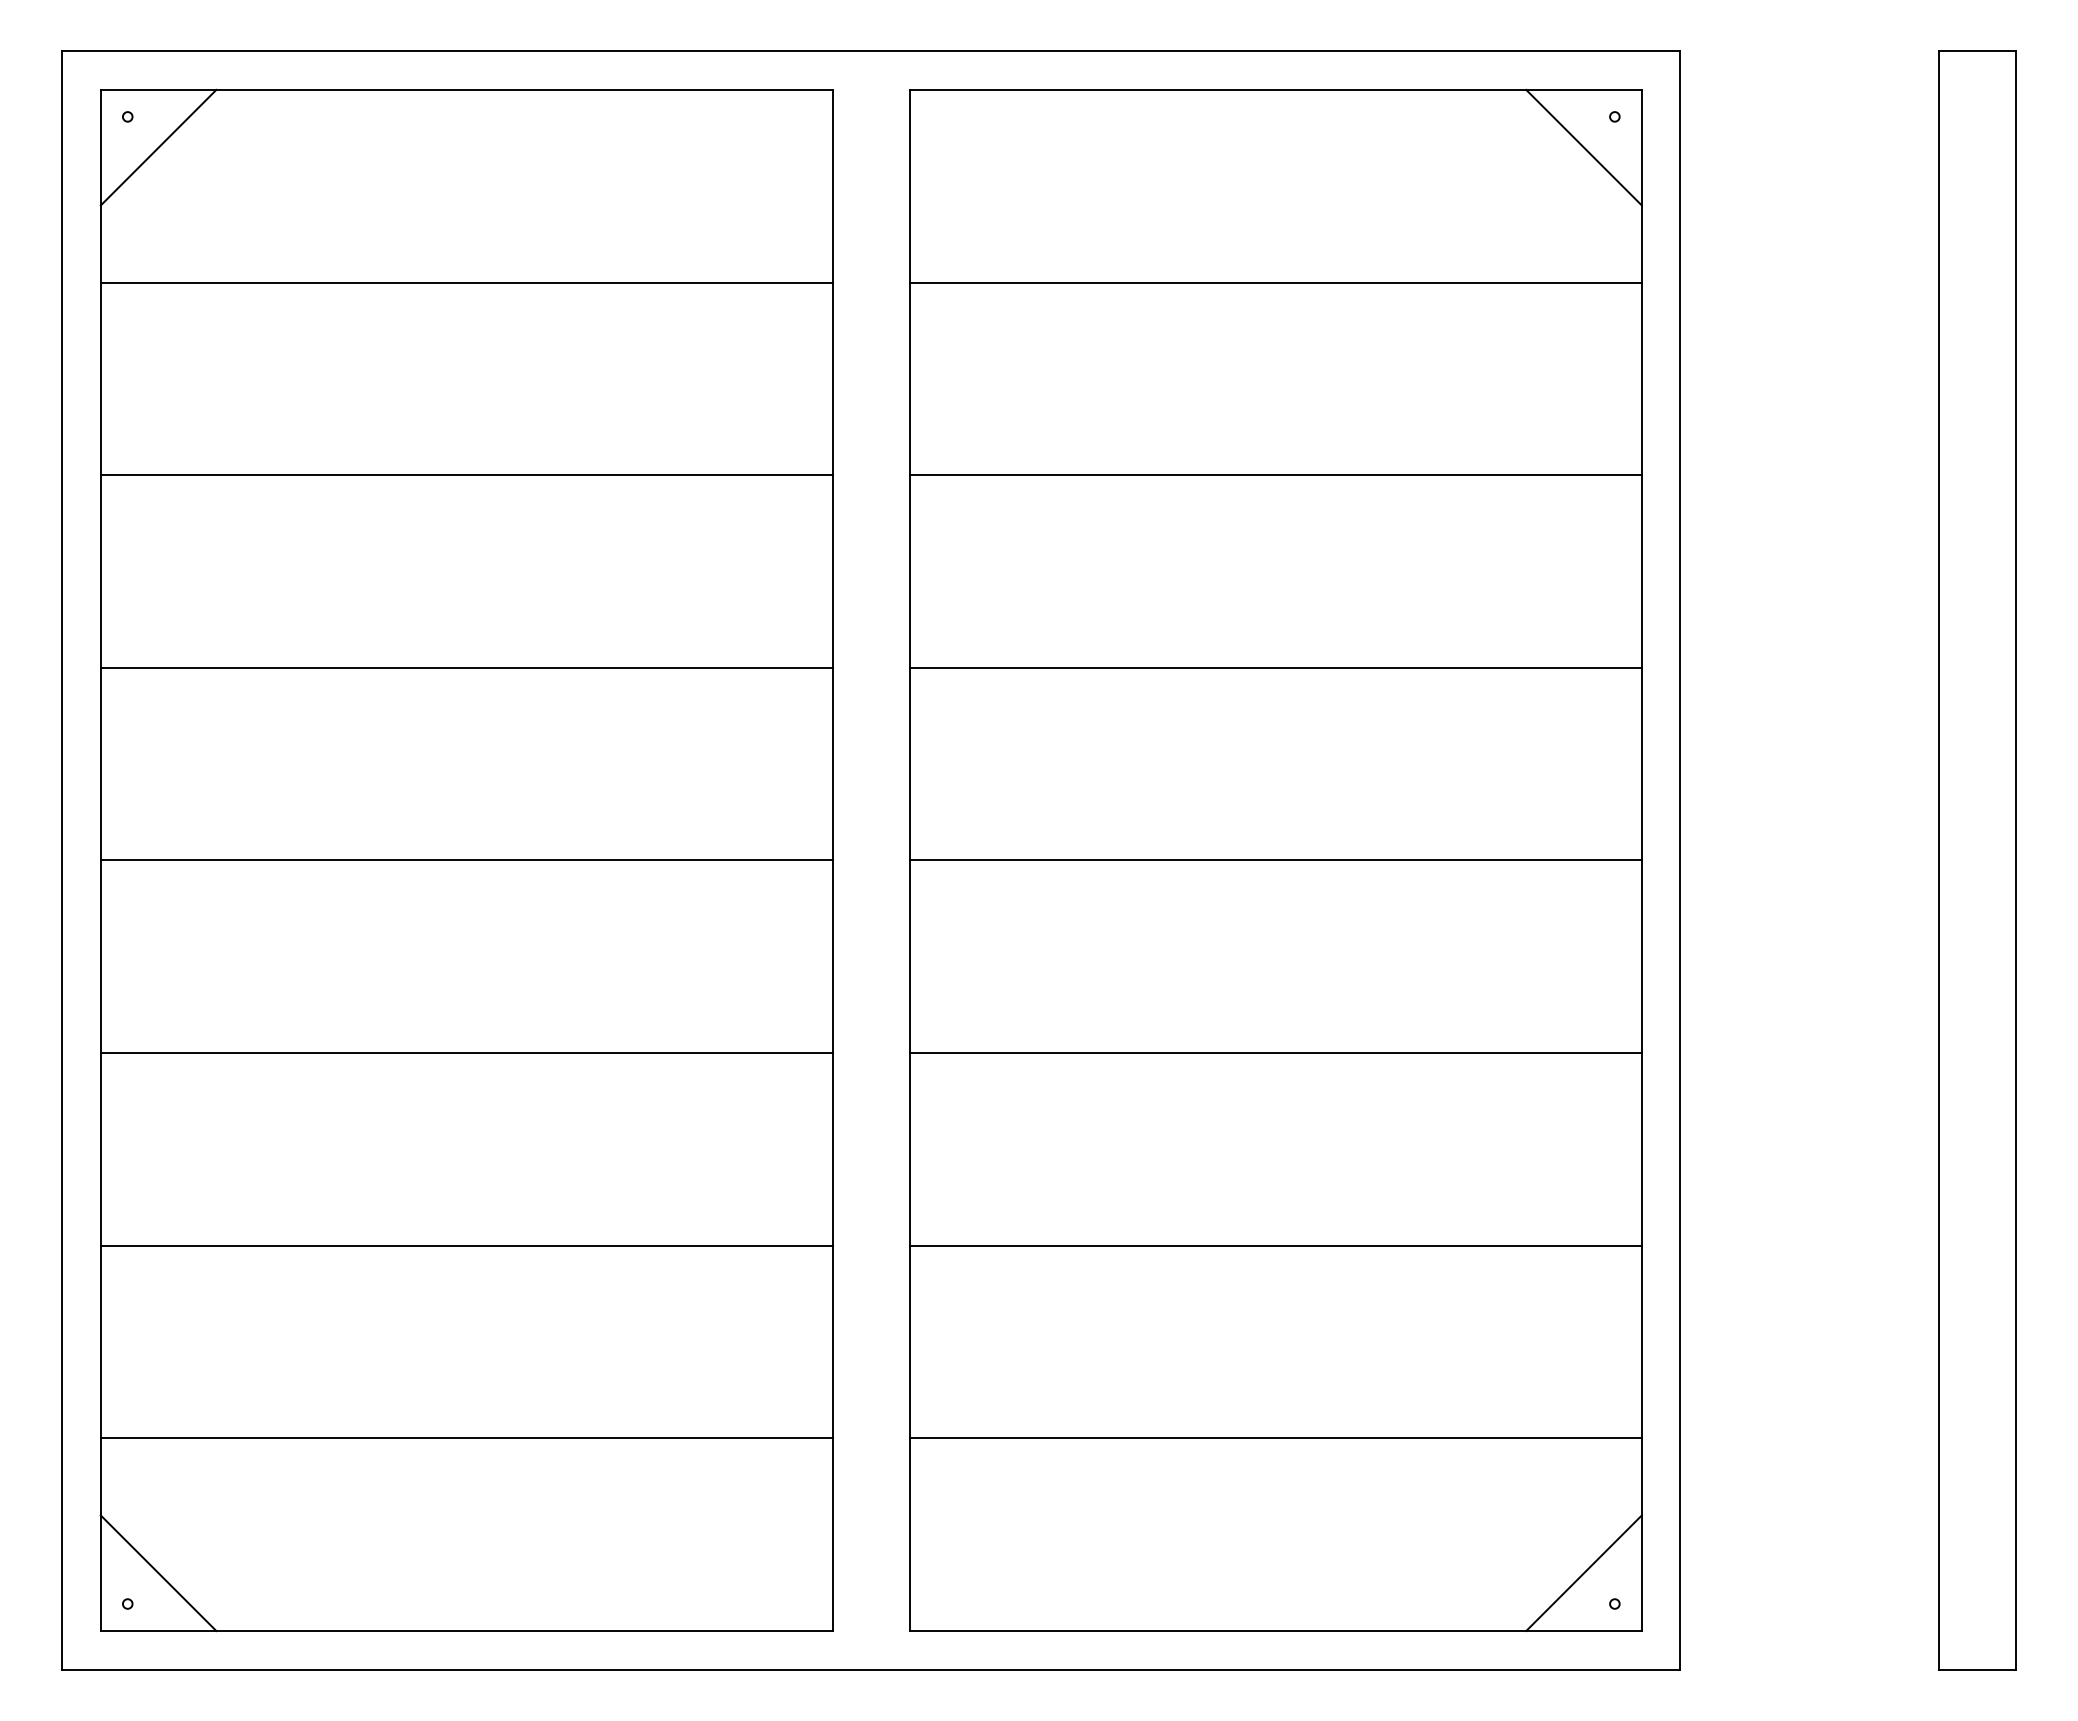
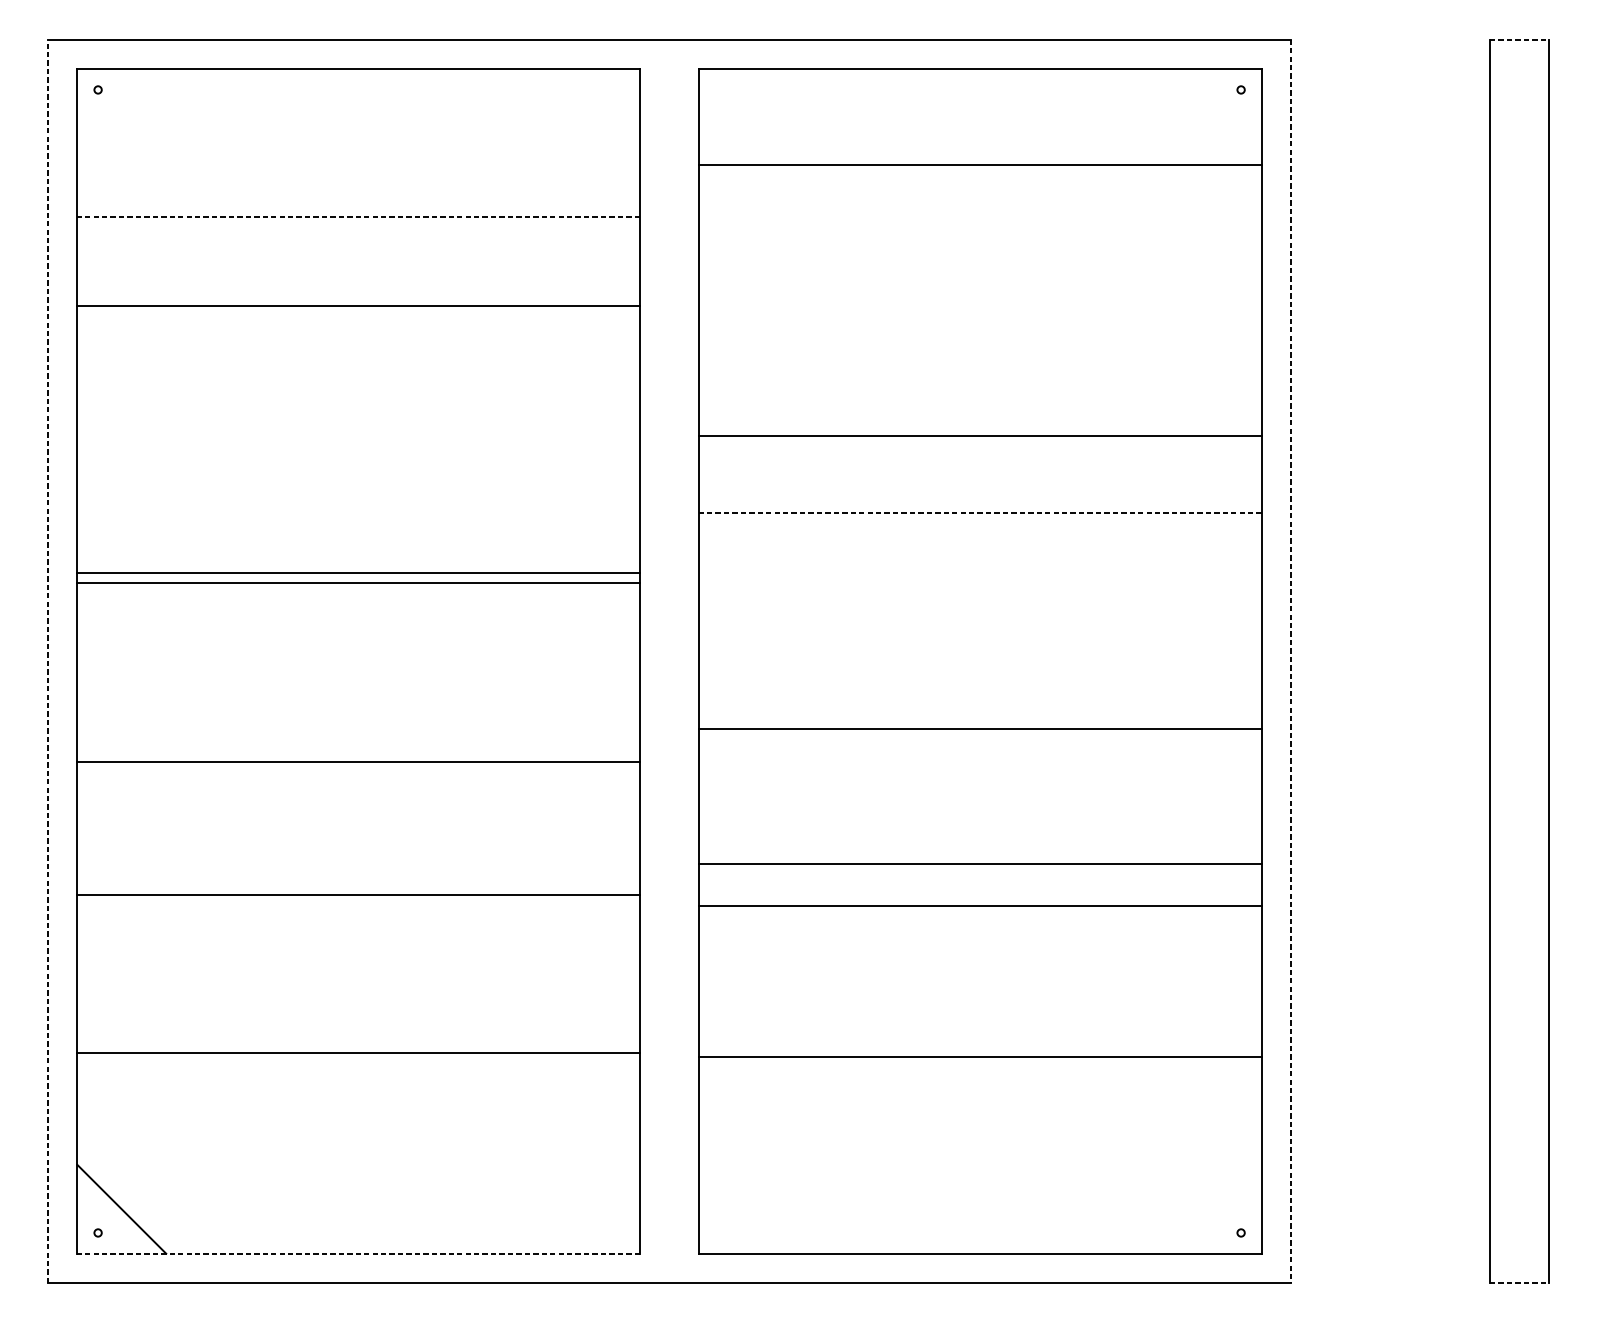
line: (1977, 51) -> (1519, 39), solid -> dashed
line: (158, 147) -> (121, 113), removed
line: (1583, 147) -> (1217, 113), removed
line: (466, 282) -> (358, 217), solid -> dashed
line: (1275, 282) -> (980, 164), moved
line: (466, 475) -> (358, 306), moved
line: (1275, 475) -> (980, 436), moved
line: (466, 667) -> (358, 572), moved
line: (1275, 667) -> (980, 513), solid -> dashed
line: (62, 859) -> (47, 660), solid -> dashed
line: (466, 860) -> (358, 583), moved
line: (1275, 860) -> (980, 729), moved
line: (1680, 860) -> (1291, 661), solid -> dashed
line: (466, 1053) -> (358, 762), moved
line: (1275, 1053) -> (980, 864), moved
line: (466, 1245) -> (358, 894), moved
line: (1275, 1245) -> (980, 905), moved
line: (466, 1438) -> (358, 1052), moved
line: (1275, 1438) -> (980, 1057), moved
line: (1583, 1572) -> (1217, 1208), removed
line: (466, 1630) -> (358, 1253), solid -> dashed
line: (1977, 1669) -> (1519, 1283), solid -> dashed

